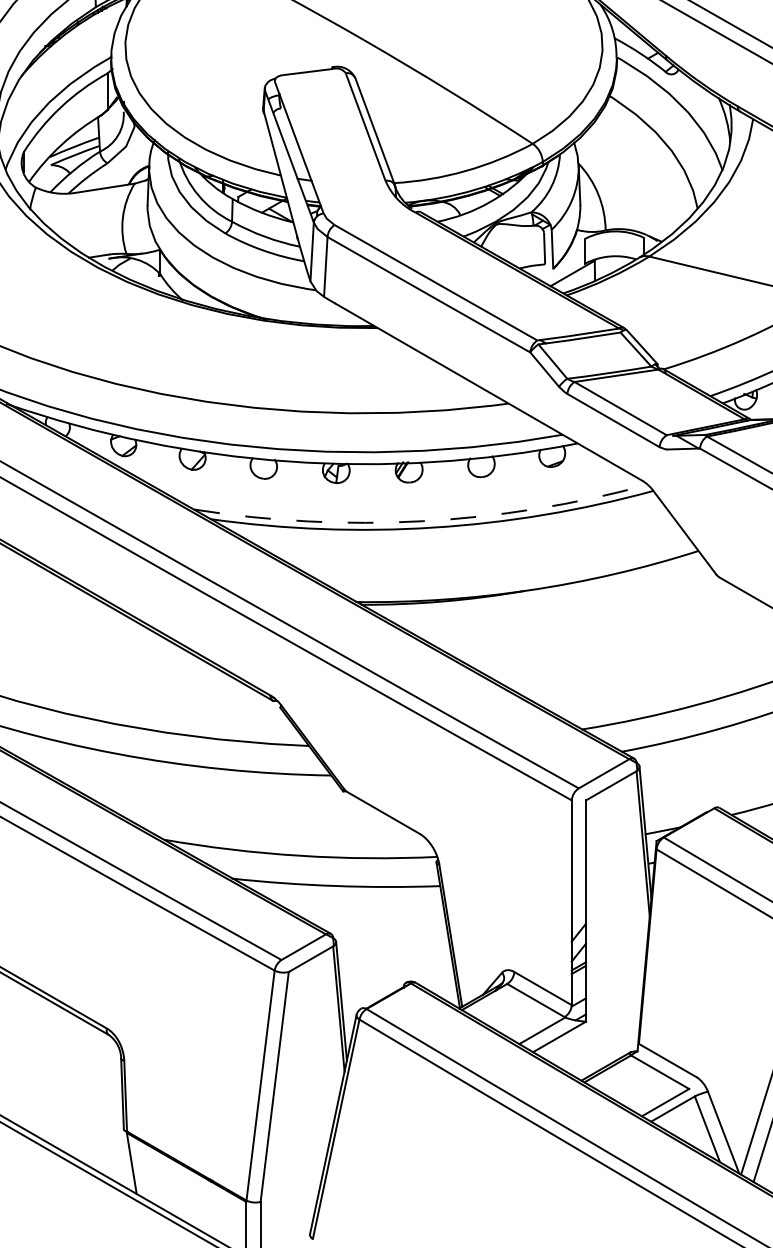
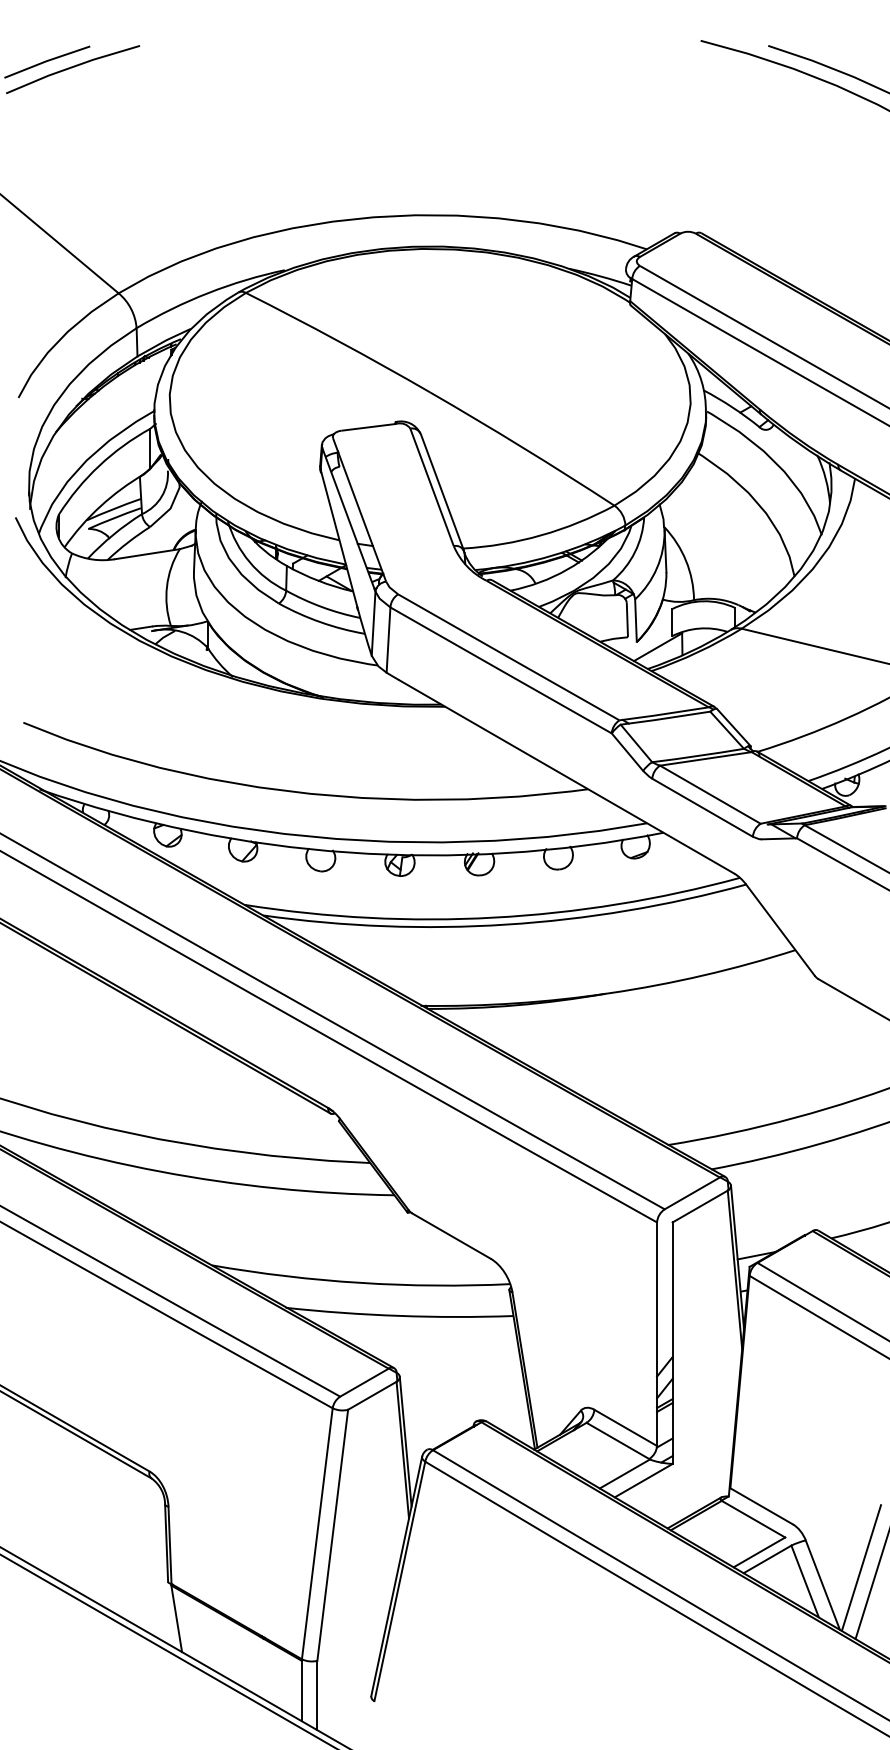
arc: (421, 521) -> (493, 917), dashed -> solid

